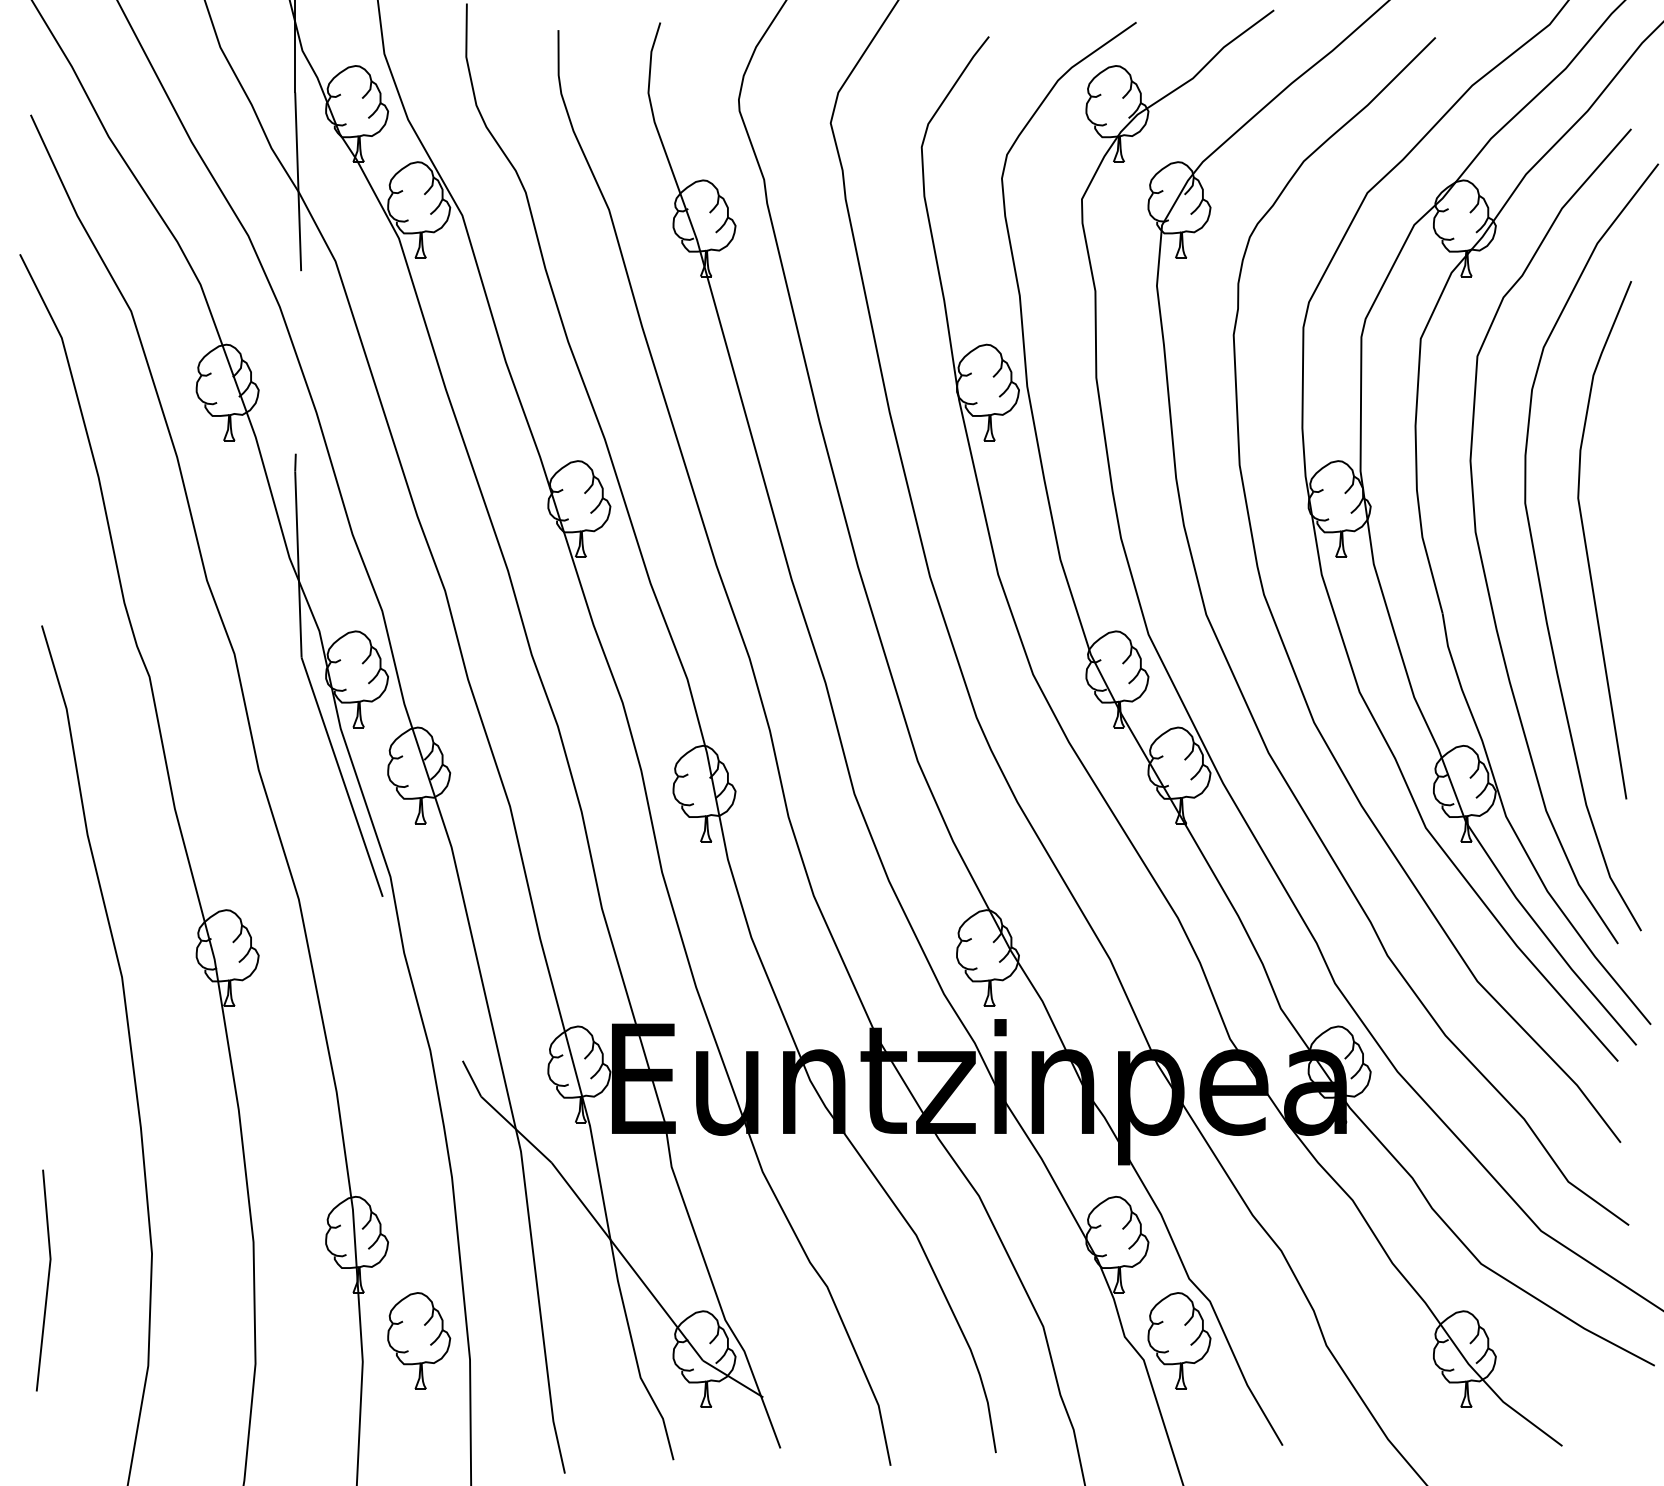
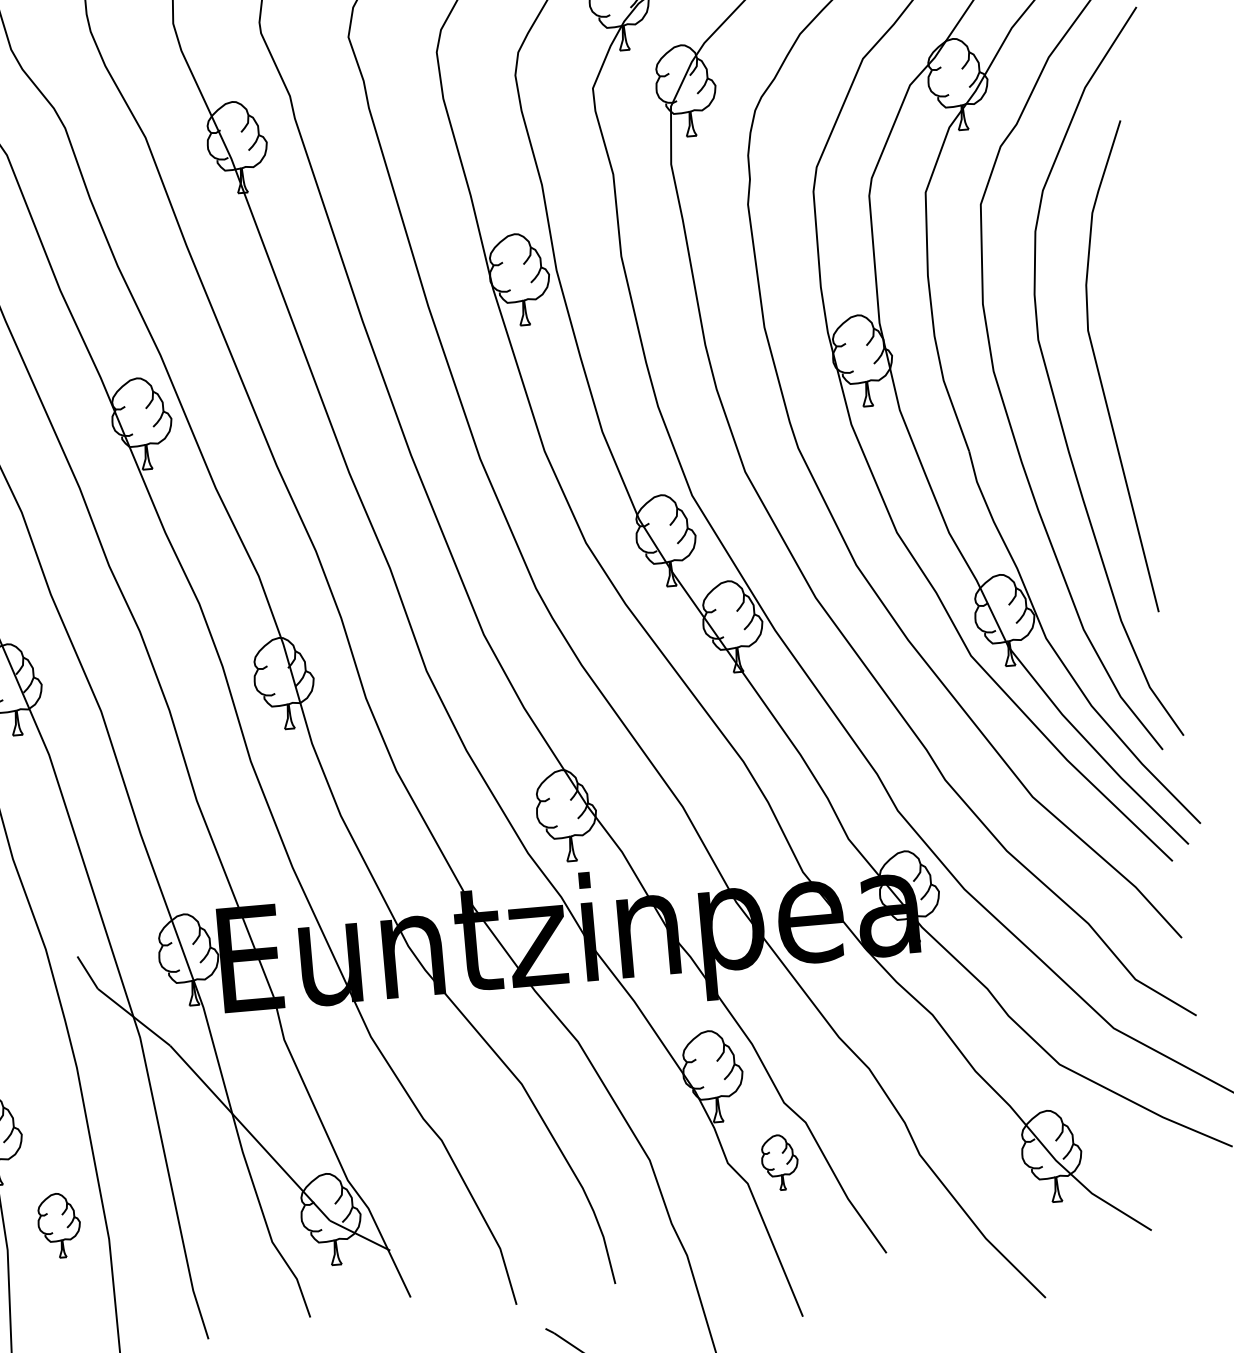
part: (419, 1340) -> (59, 1225), size x0.7
part: (1179, 1340) -> (780, 1162), size x0.6

